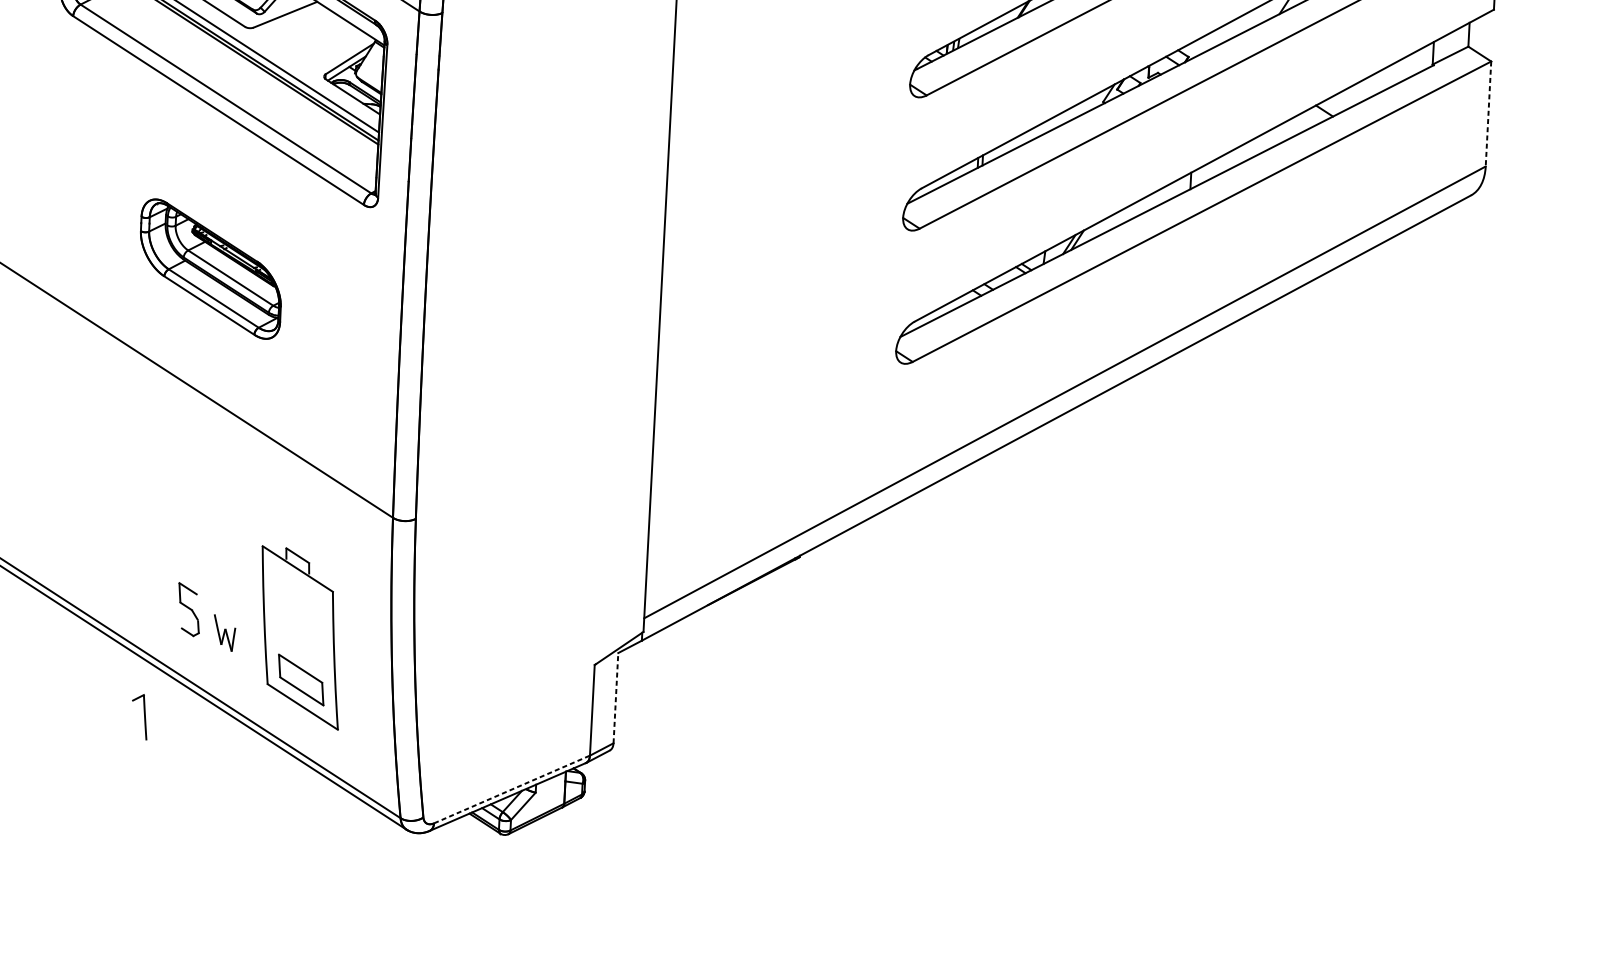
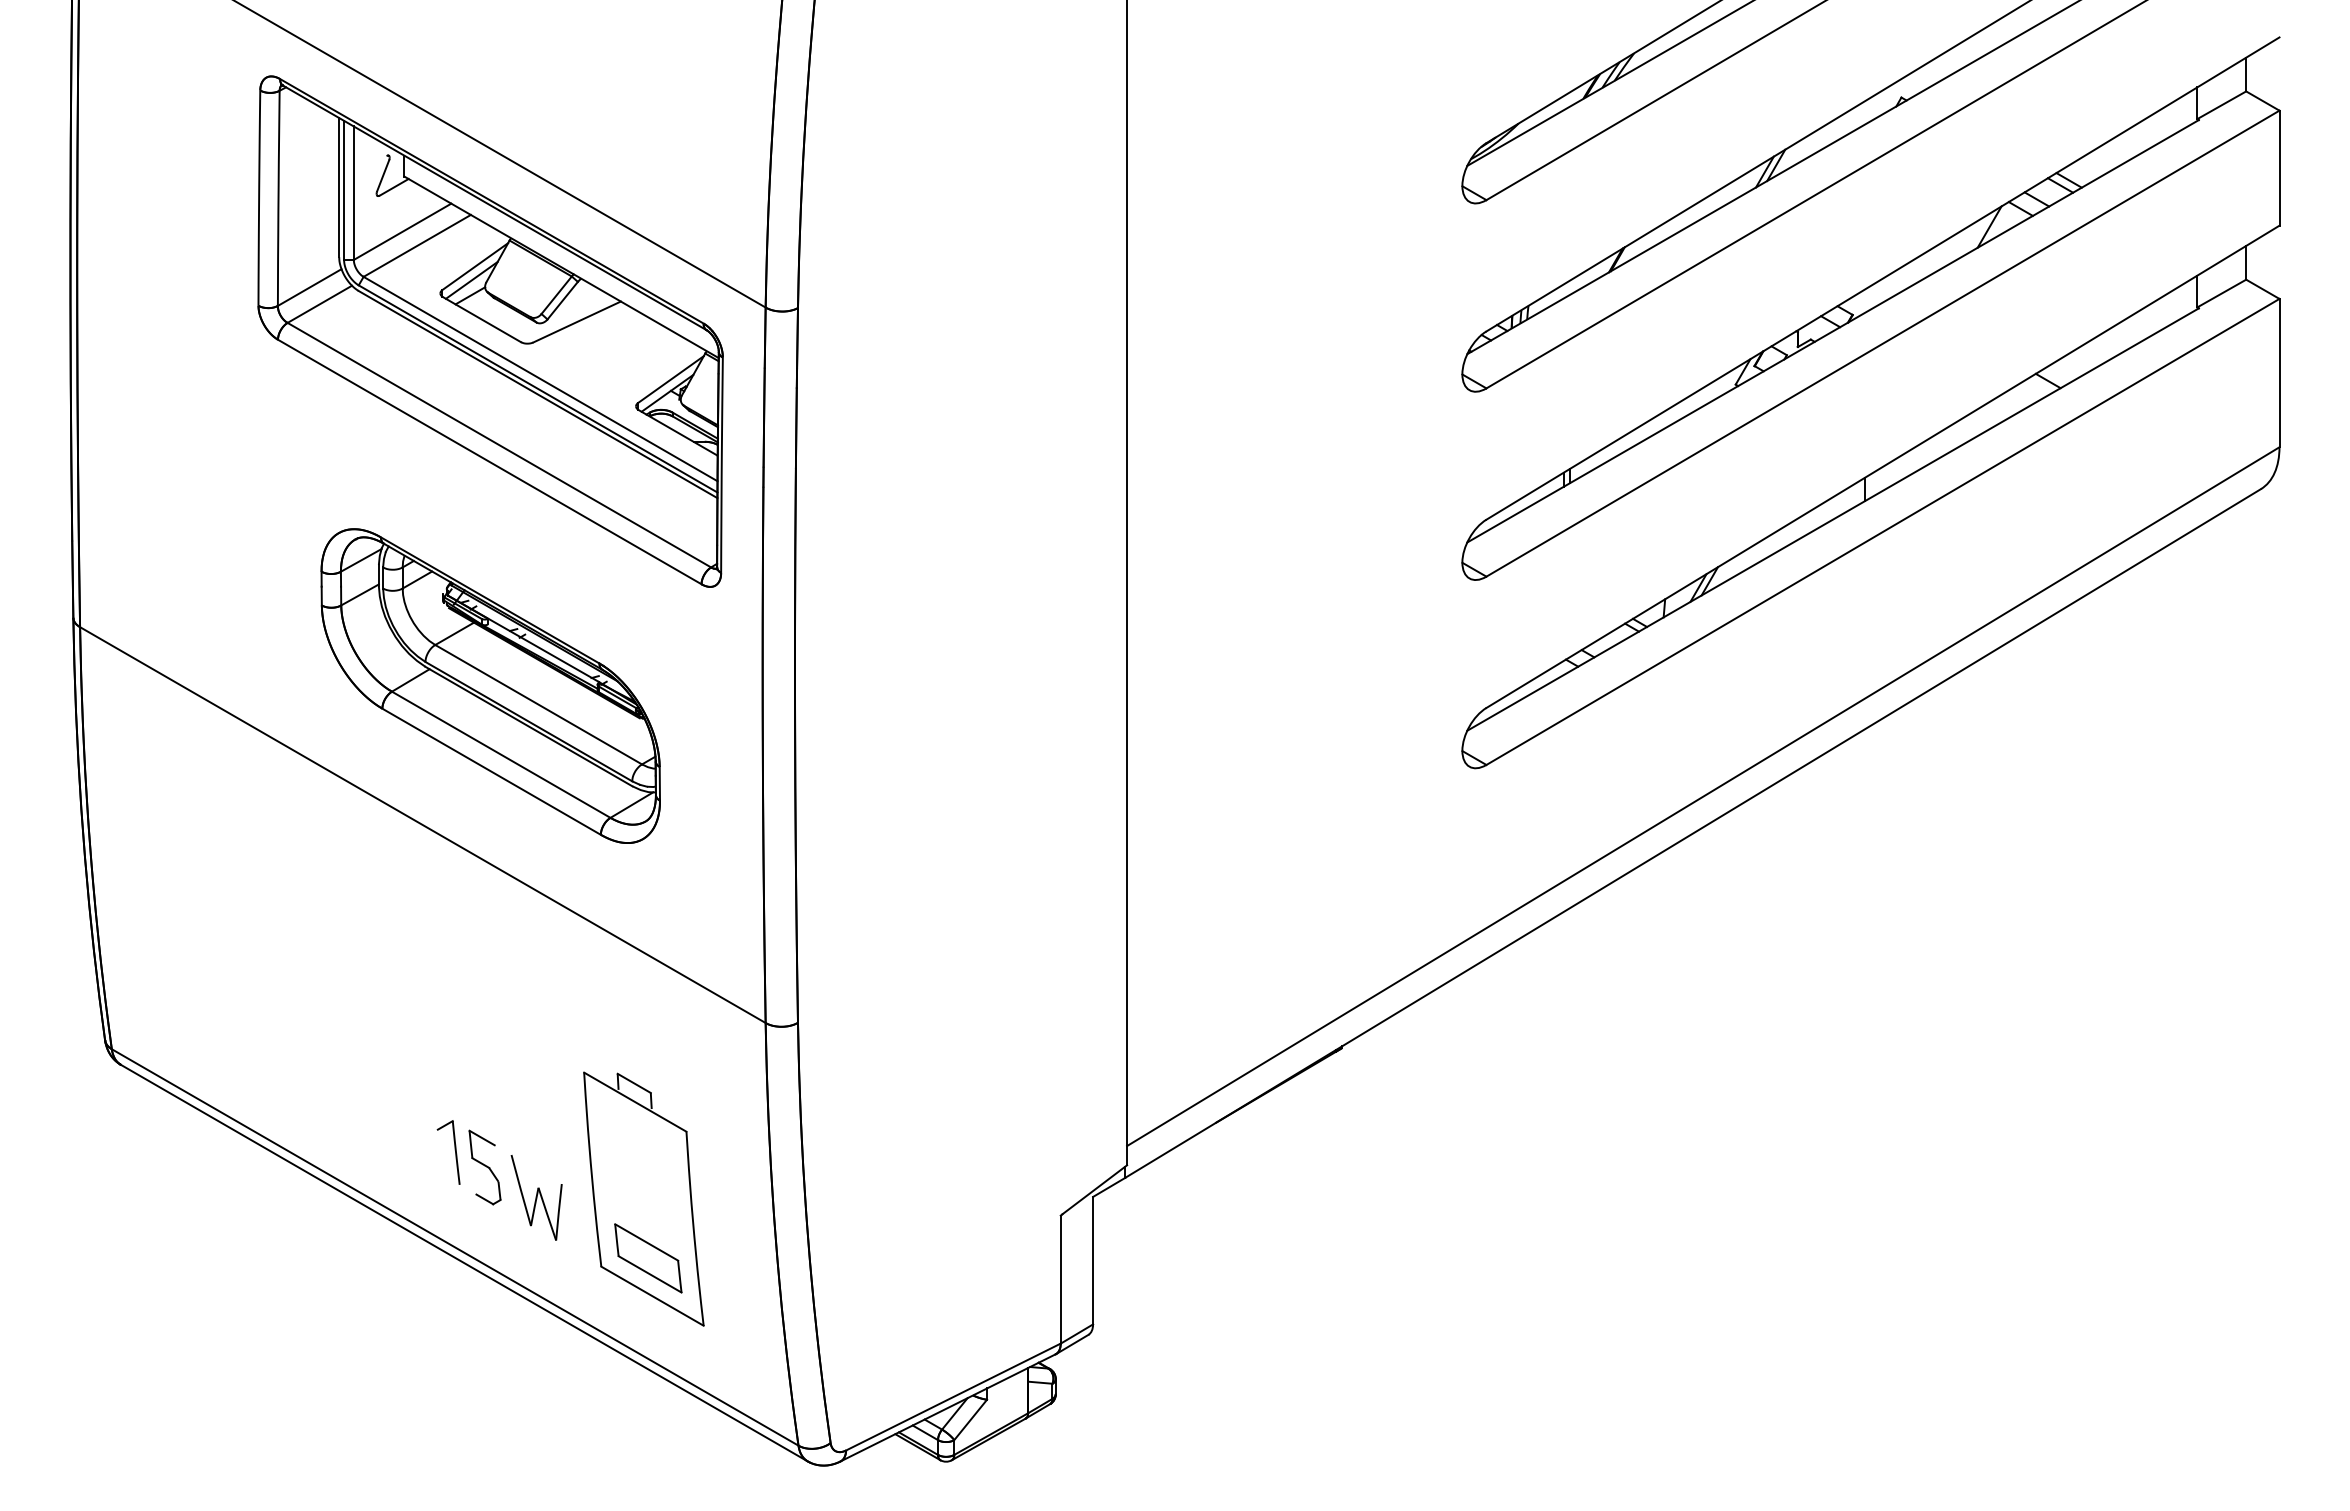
line: (1488, 114) -> (2279, 373), dashed -> solid
part: (210, 268) -> (490, 685), size x1.67
part: (224, 632) -> (536, 1197), size x1.67
line: (616, 698) -> (1093, 1260), dashed -> solid
part: (144, 715) -> (454, 1150), moved
line: (512, 789) -> (953, 1397), dashed -> solid

